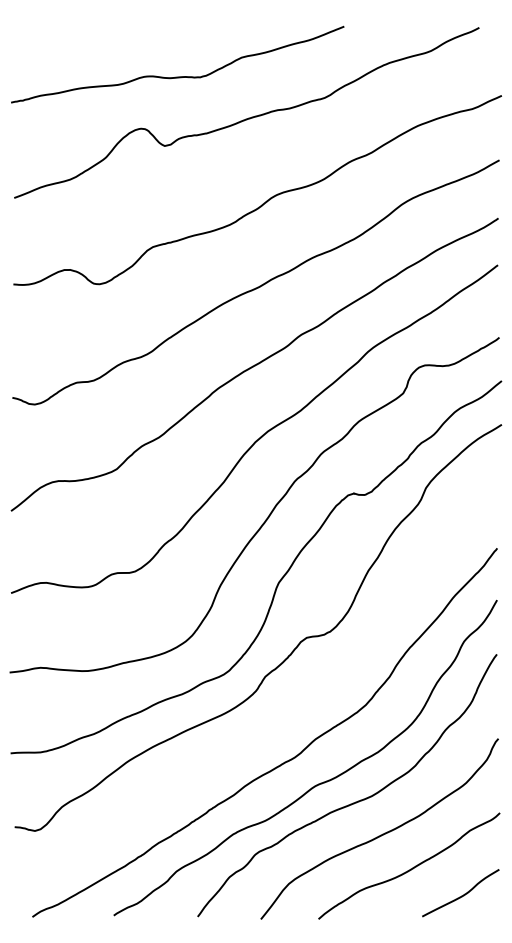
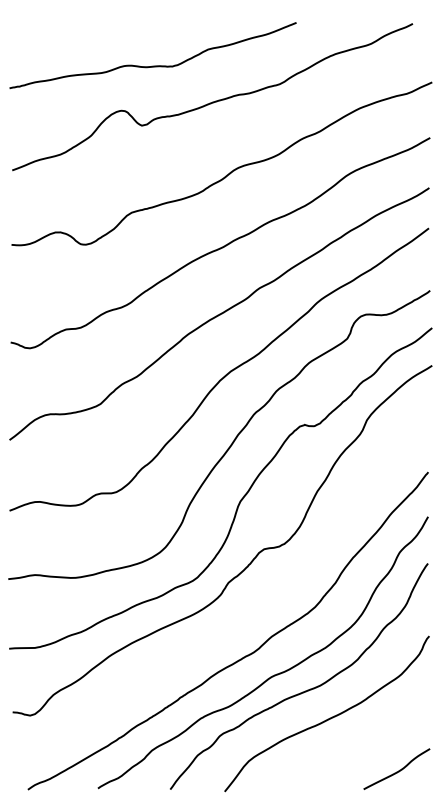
curve: (410, 868) -> (353, 747), removed

